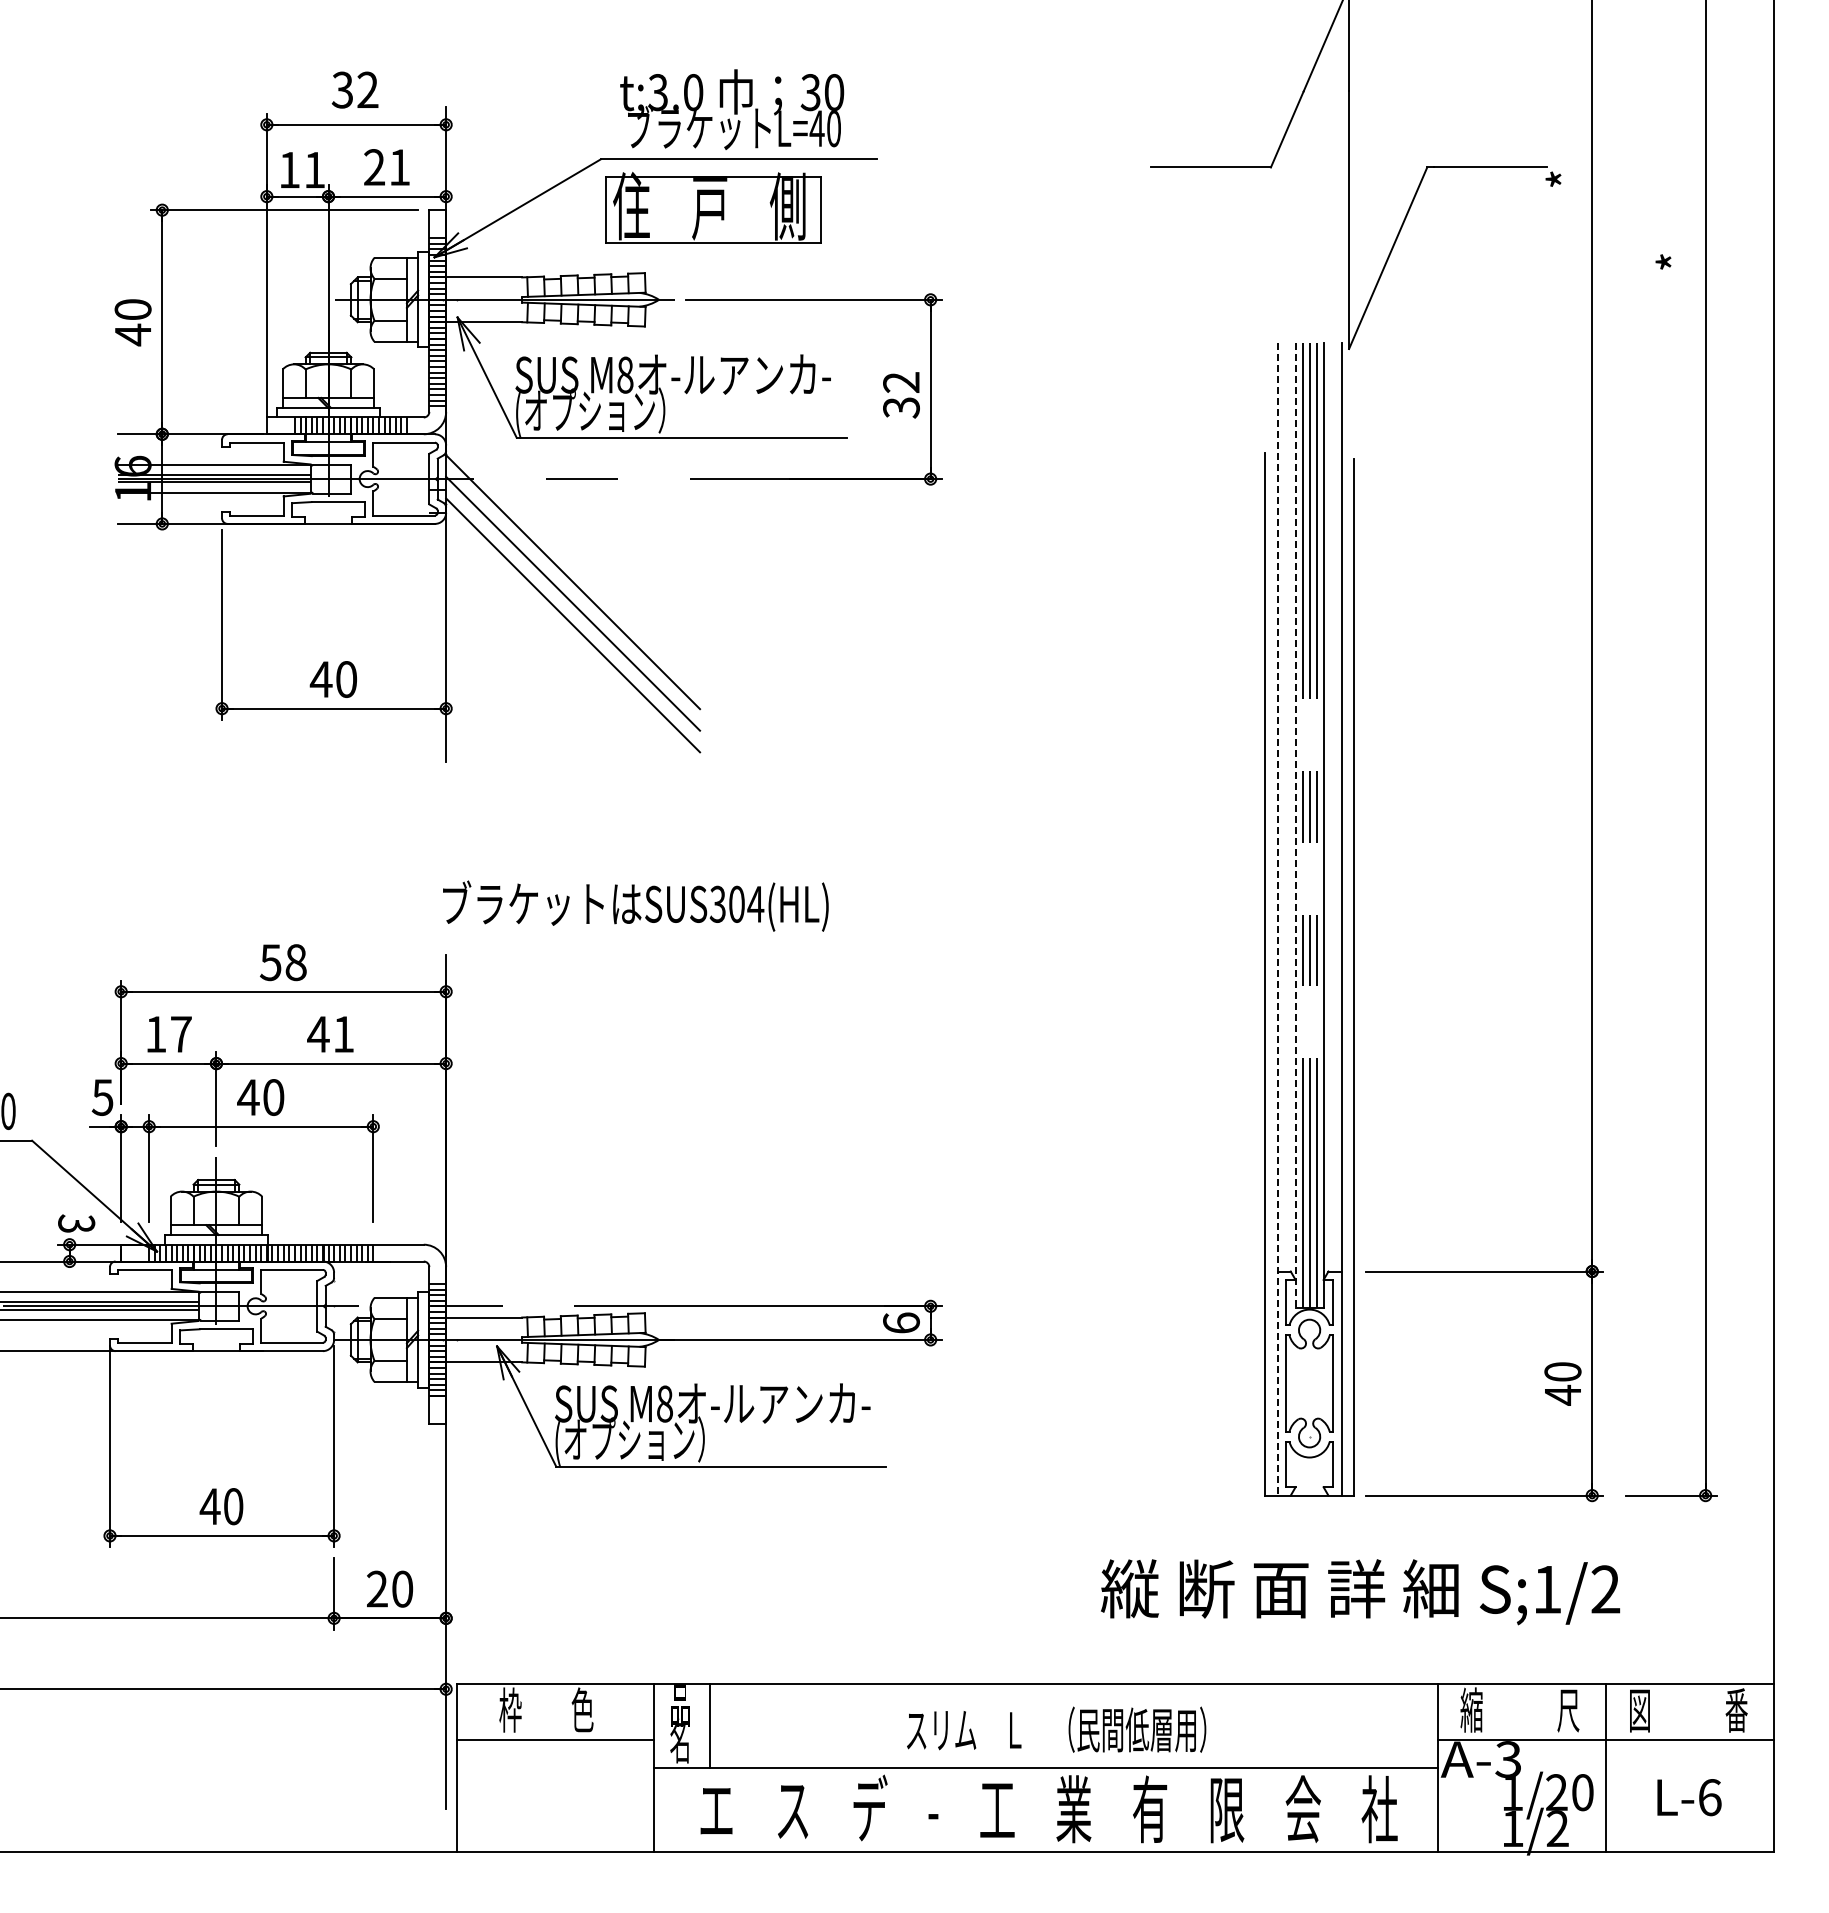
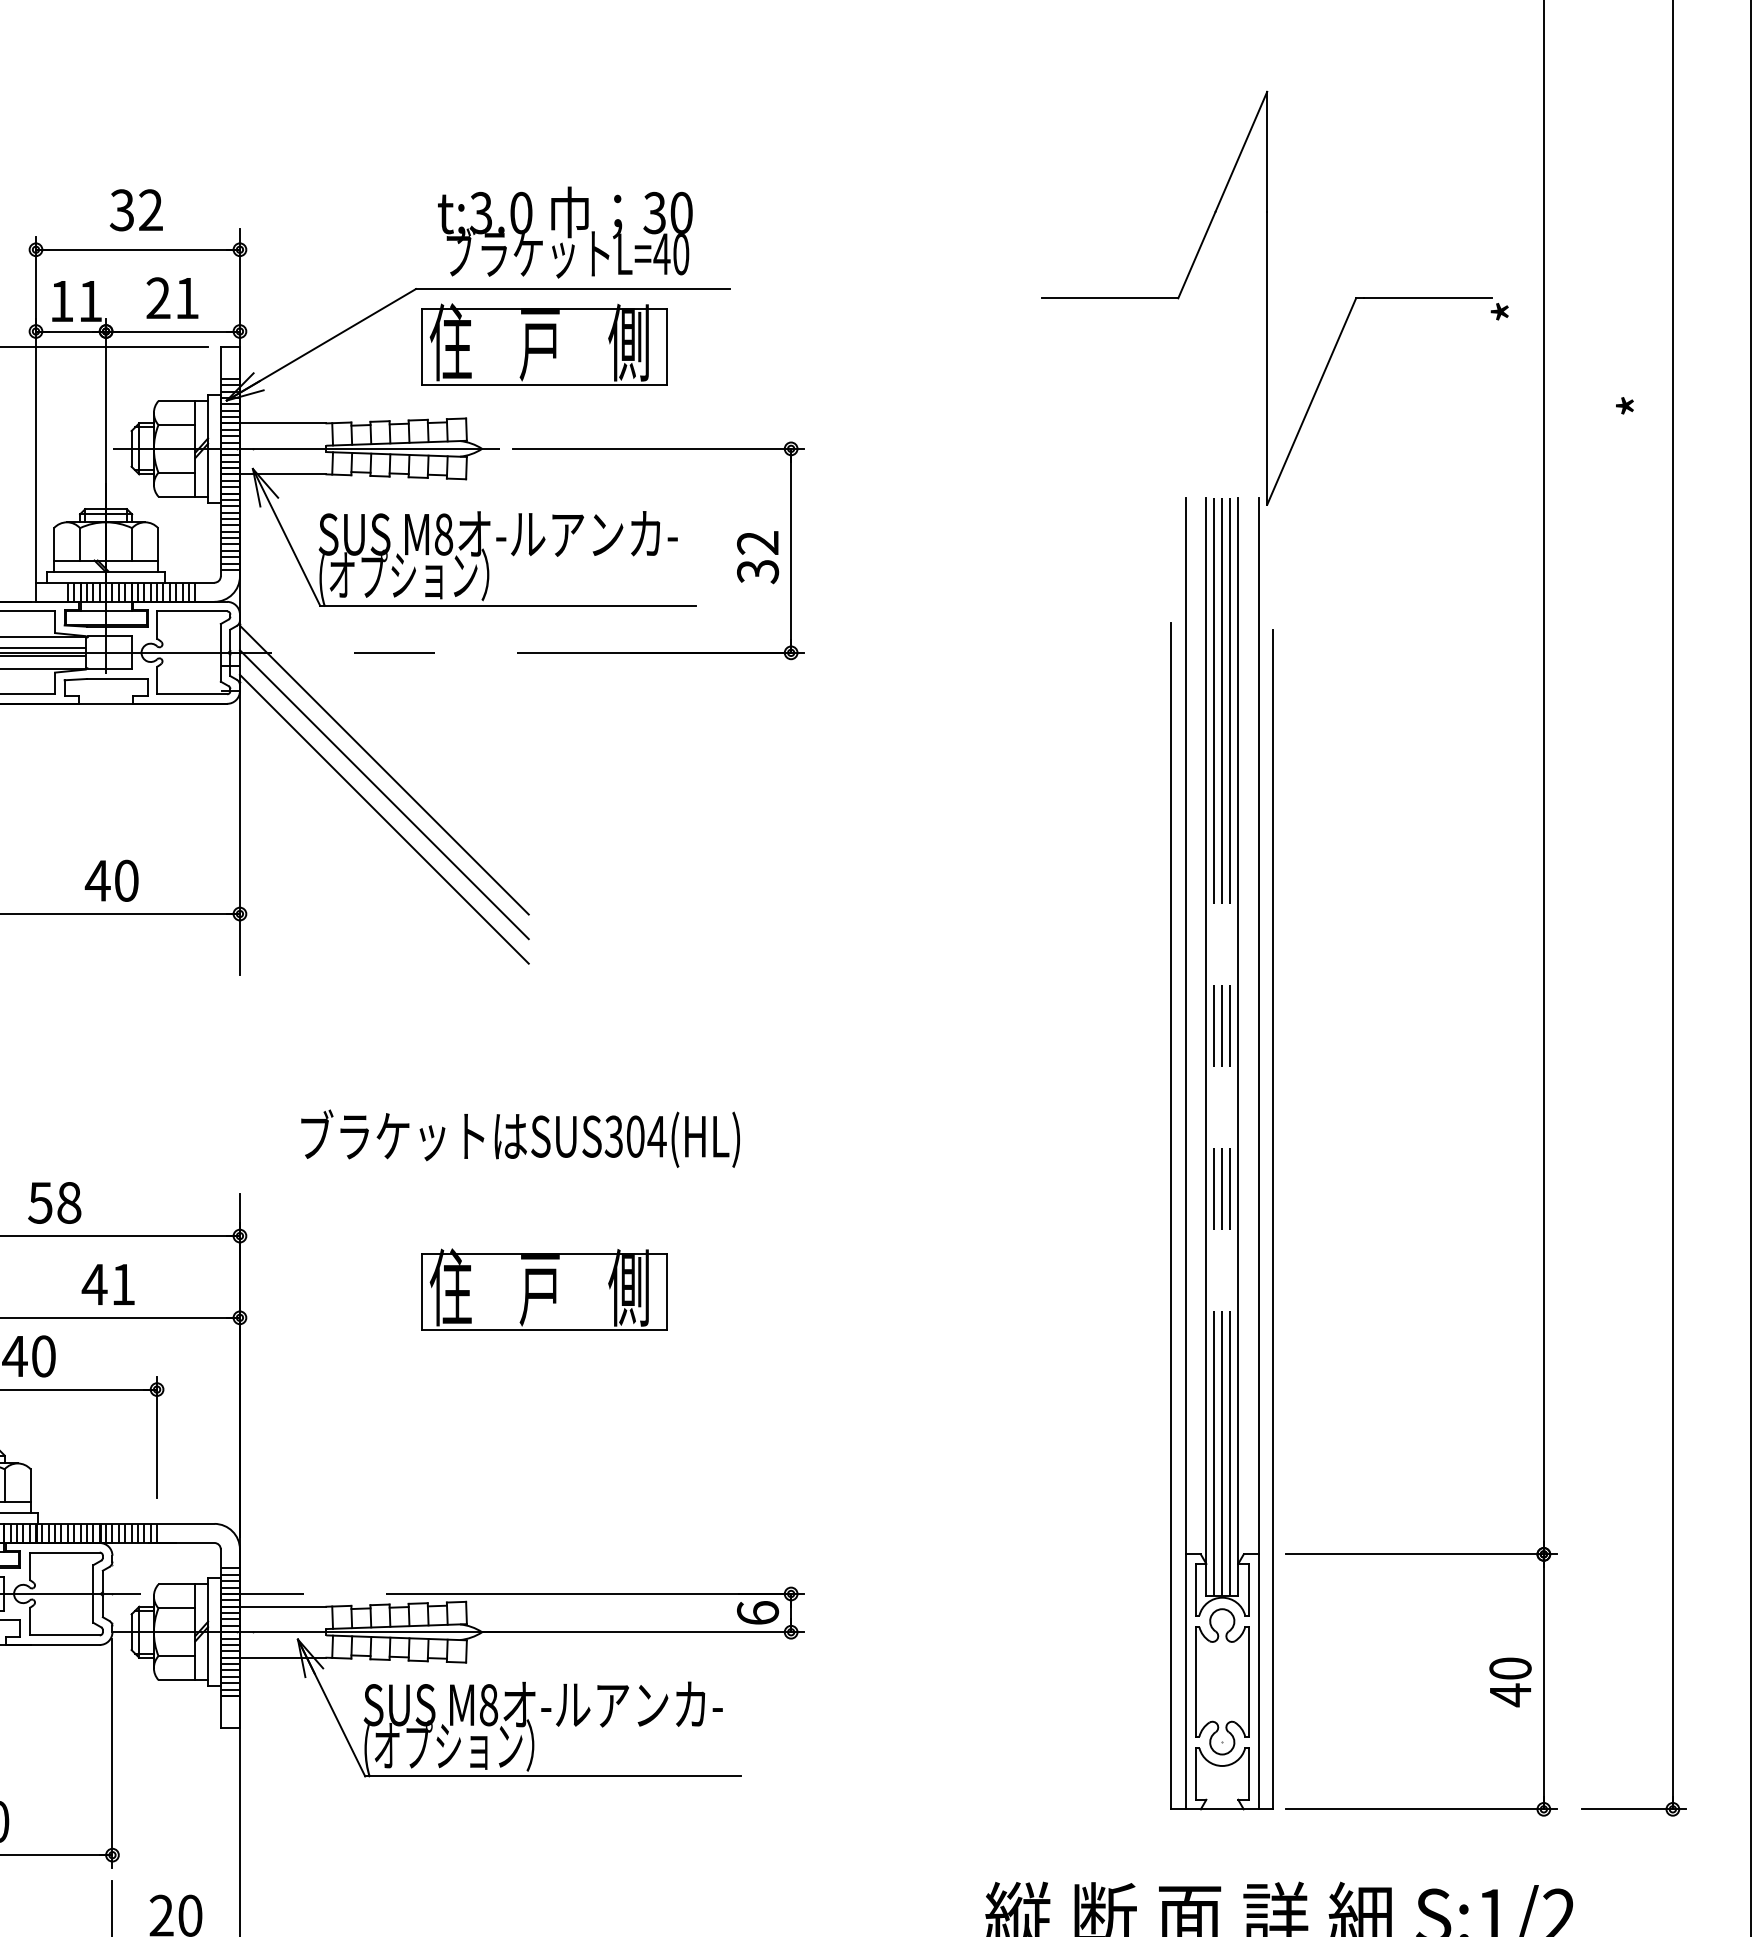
line: (1295, 825) -> (1206, 1046), dashed -> solid
text: (635, 905) -> (520, 1137), moved
line: (1277, 919) -> (1185, 1153), dashed -> solid
part: (713, 1038) -> (544, 1289), added

